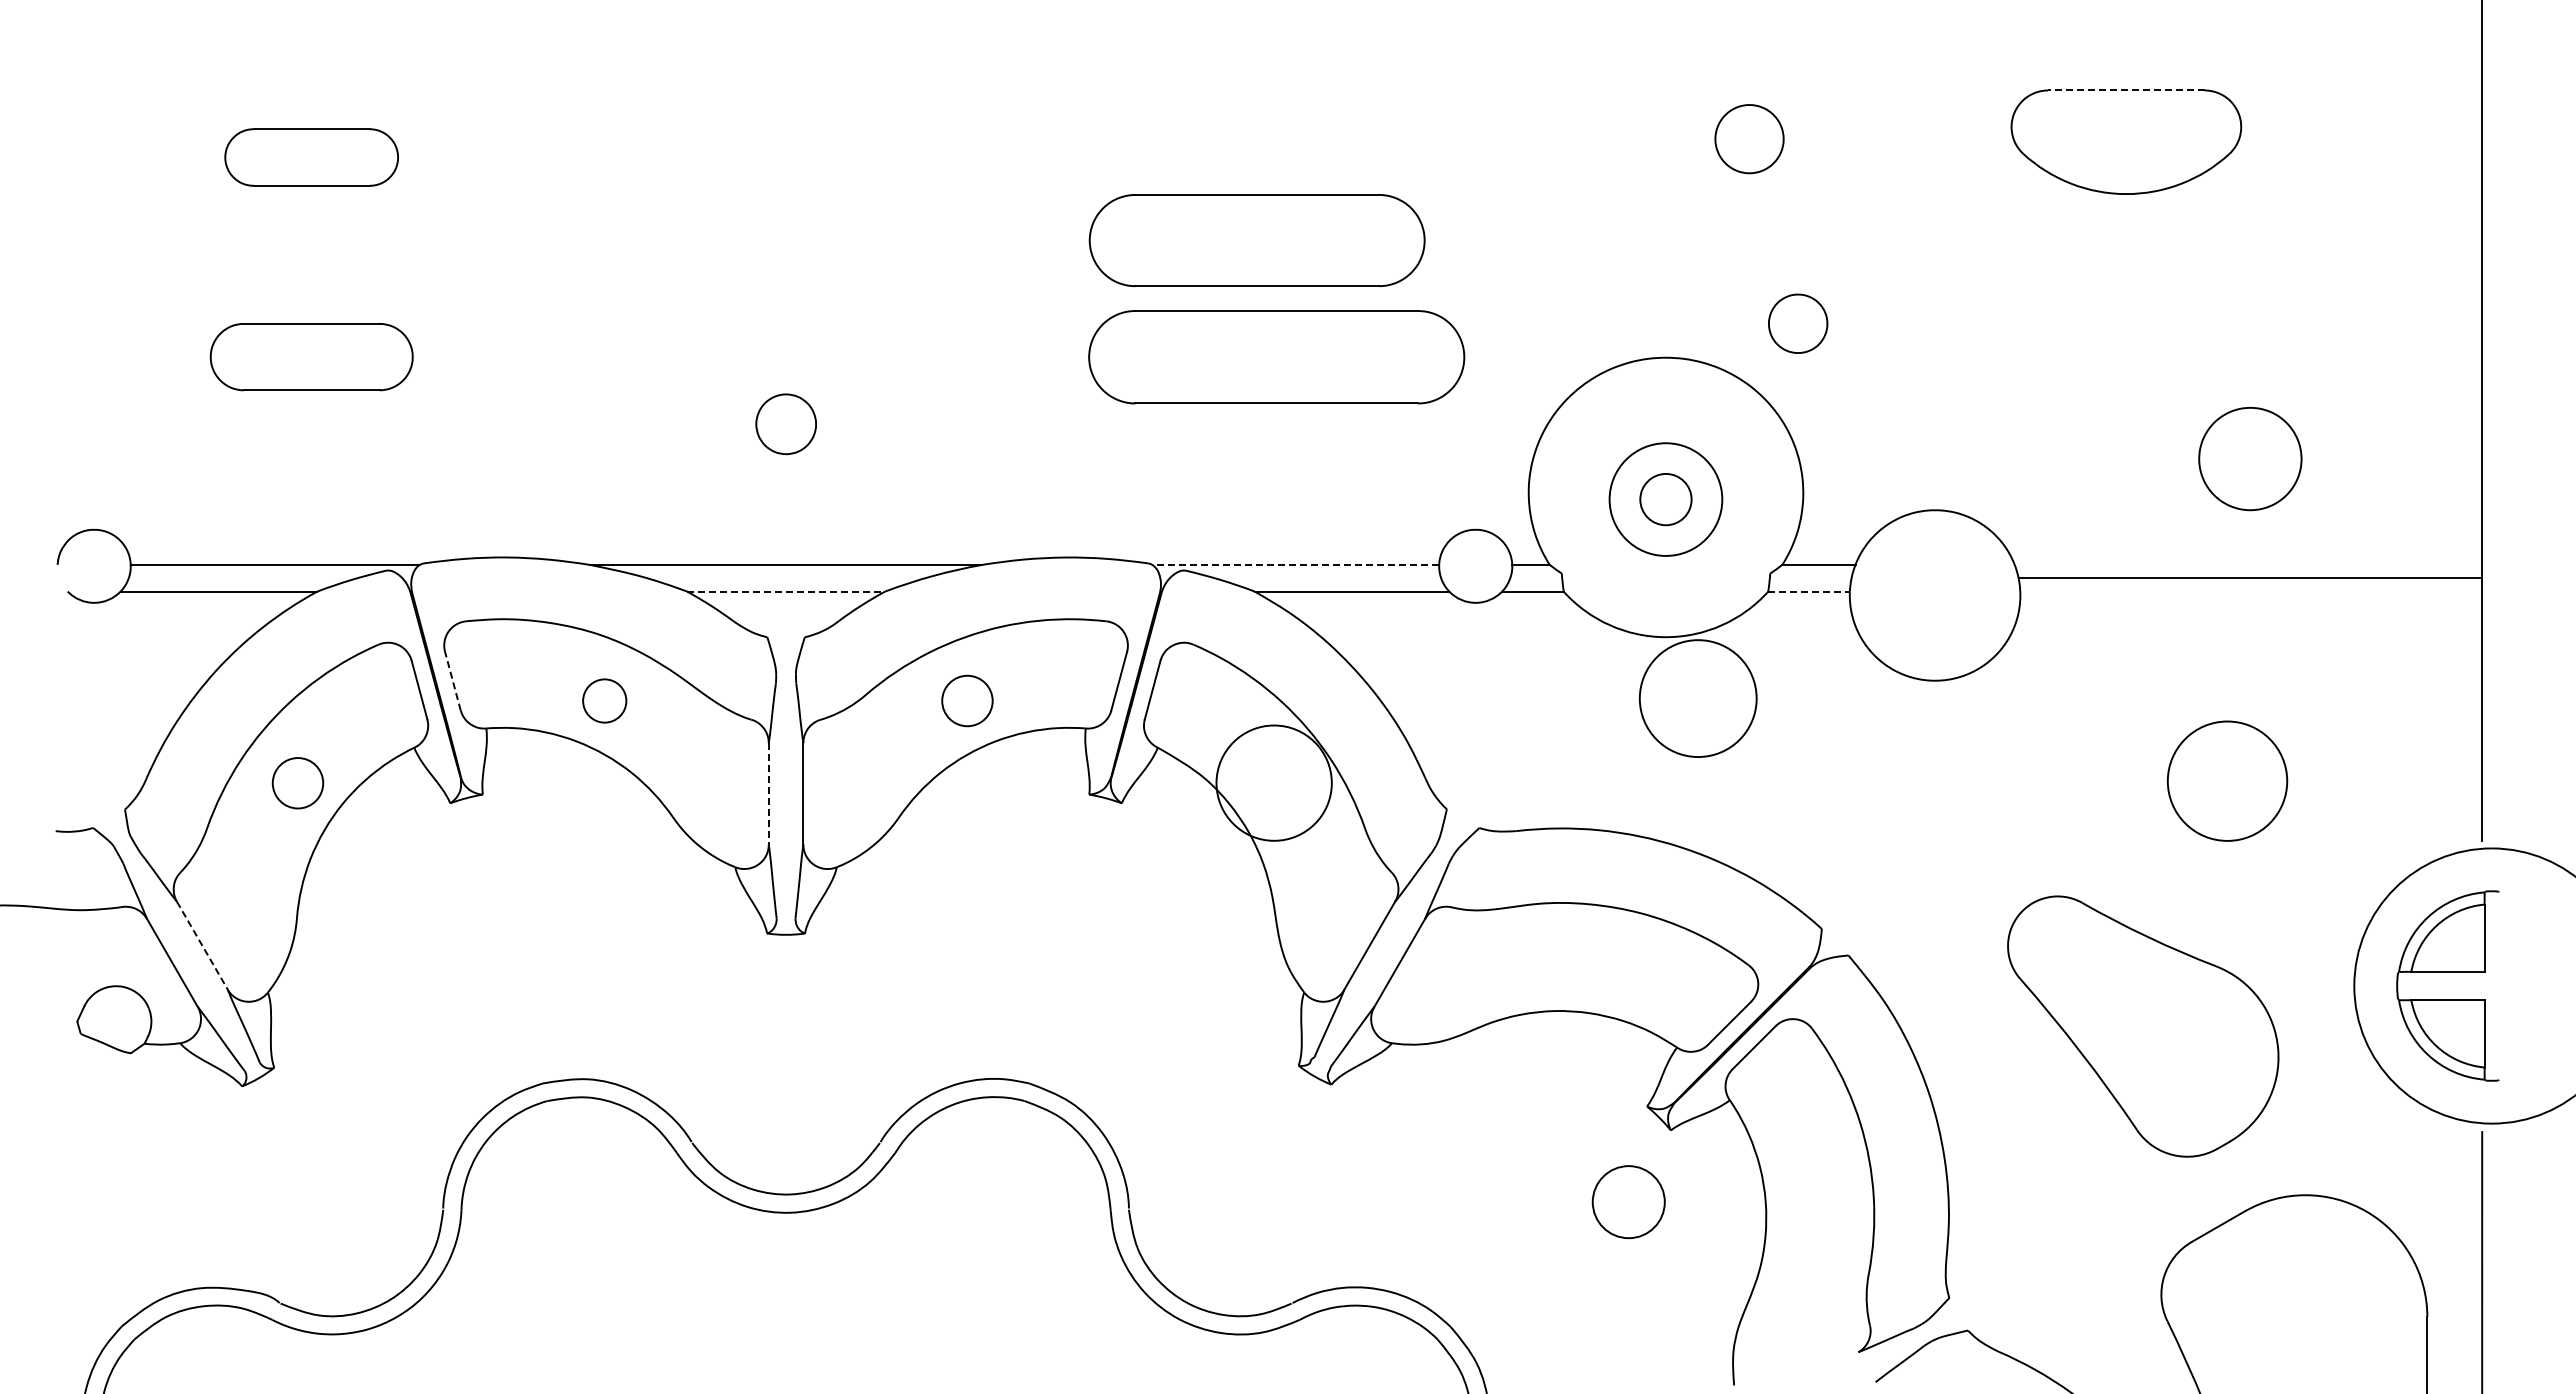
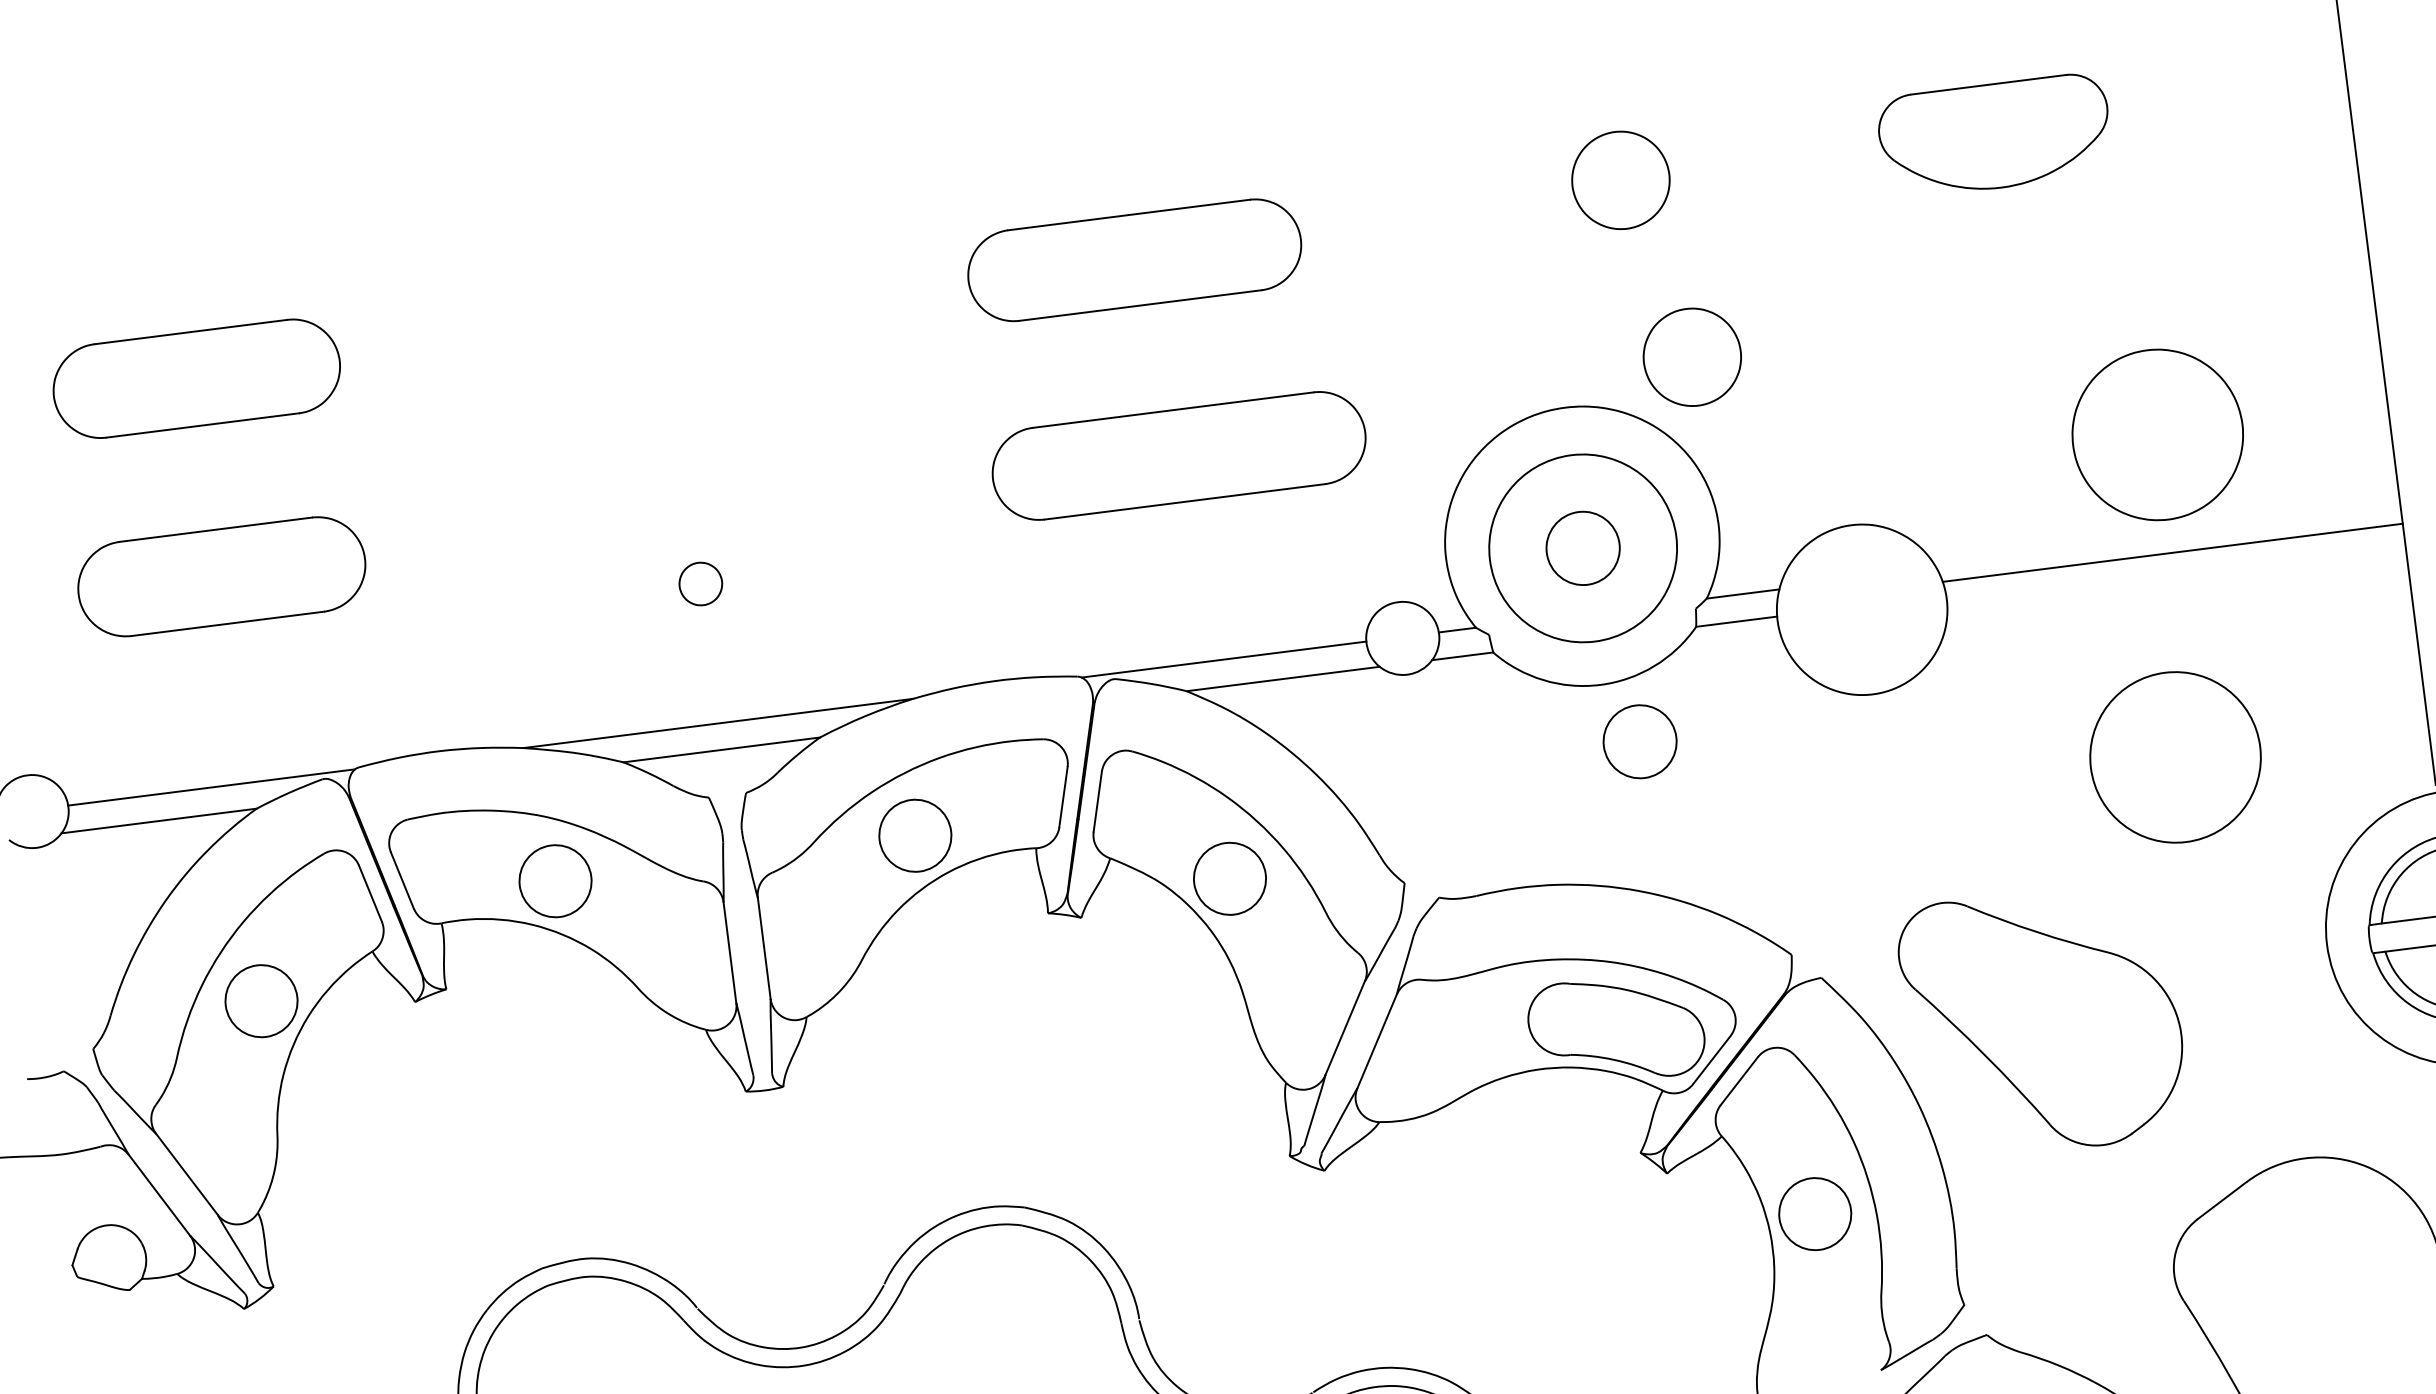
line: (2125, 90) -> (1987, 84), dashed -> solid
part: (1749, 138) -> (1620, 179), size x1.43
part: (311, 157) -> (196, 378), size x1.67
part: (1256, 240) -> (1134, 260), moved
part: (1797, 323) -> (1691, 357), size x1.67
part: (311, 356) -> (221, 576), size x1.43
part: (785, 424) -> (700, 584), size x0.71
part: (2250, 458) -> (2157, 434), size x1.67
circle: (1665, 499) -> (1582, 548), size x1.43
circle: (1665, 499) -> (1582, 548), size x1.67
line: (1295, 564) -> (1223, 659), dashed -> solid
line: (786, 591) -> (722, 749), dashed -> solid
line: (1809, 591) -> (1737, 621), dashed -> solid
line: (452, 680) -> (401, 879), dashed -> solid
circle: (1697, 698) -> (1639, 741), size x0.62
circle: (604, 700) -> (555, 880), size x1.67
circle: (967, 700) -> (915, 835), size x1.43
circle: (2227, 780) -> (2175, 756), size x1.43
circle: (297, 783) -> (261, 1001), size x1.43
circle: (1274, 783) -> (1230, 879), size x0.62
line: (768, 793) -> (729, 952), dashed -> solid
line: (202, 945) -> (187, 1174), dashed -> solid
part: (1638, 980) -> (1616, 1028), added
part: (2143, 1026) -> (2043, 1021), moved
circle: (1628, 1202) -> (1815, 1214), moved

